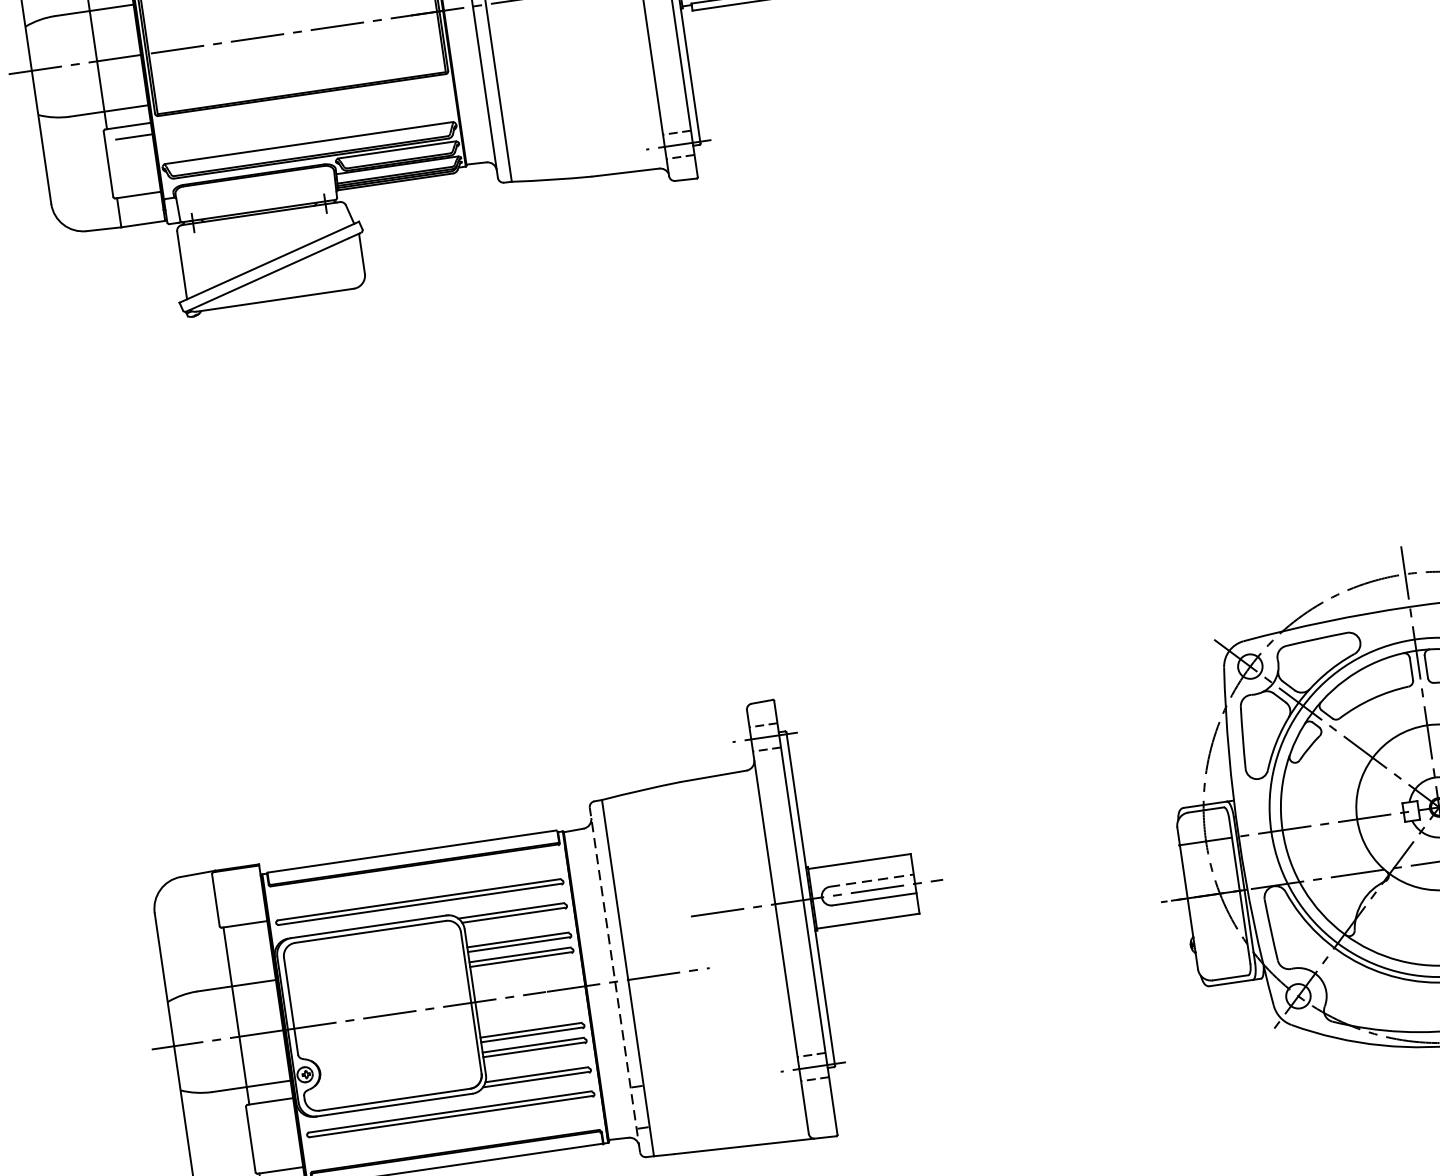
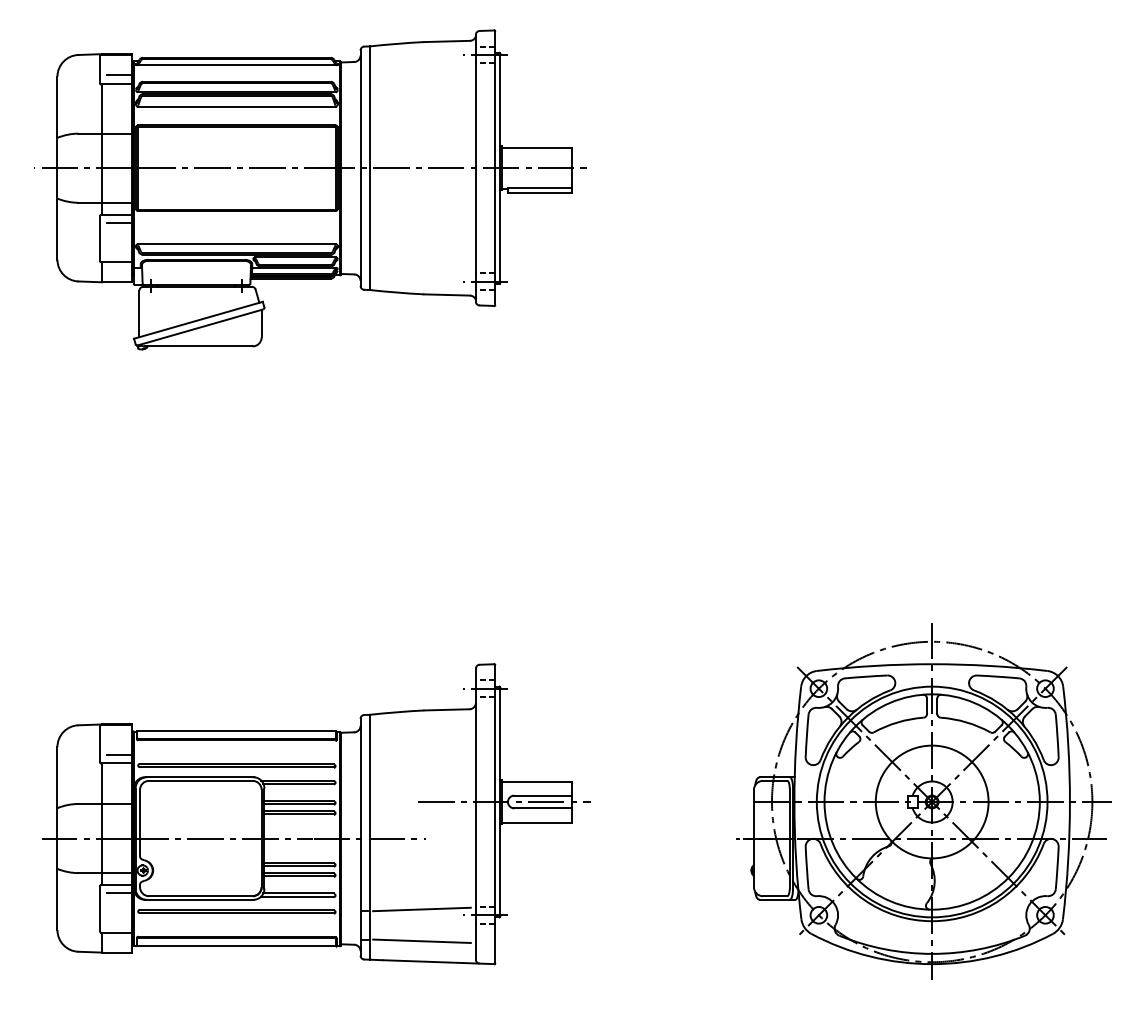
line: (872, 880) -> (543, 795), dashed -> solid
line: (246, 910) -> (119, 754), added
line: (614, 978) -> (360, 836), dashed -> solid
line: (718, 1072) -> (421, 909), added
line: (276, 1113) -> (119, 893), added
line: (725, 1117) -> (421, 940), added

